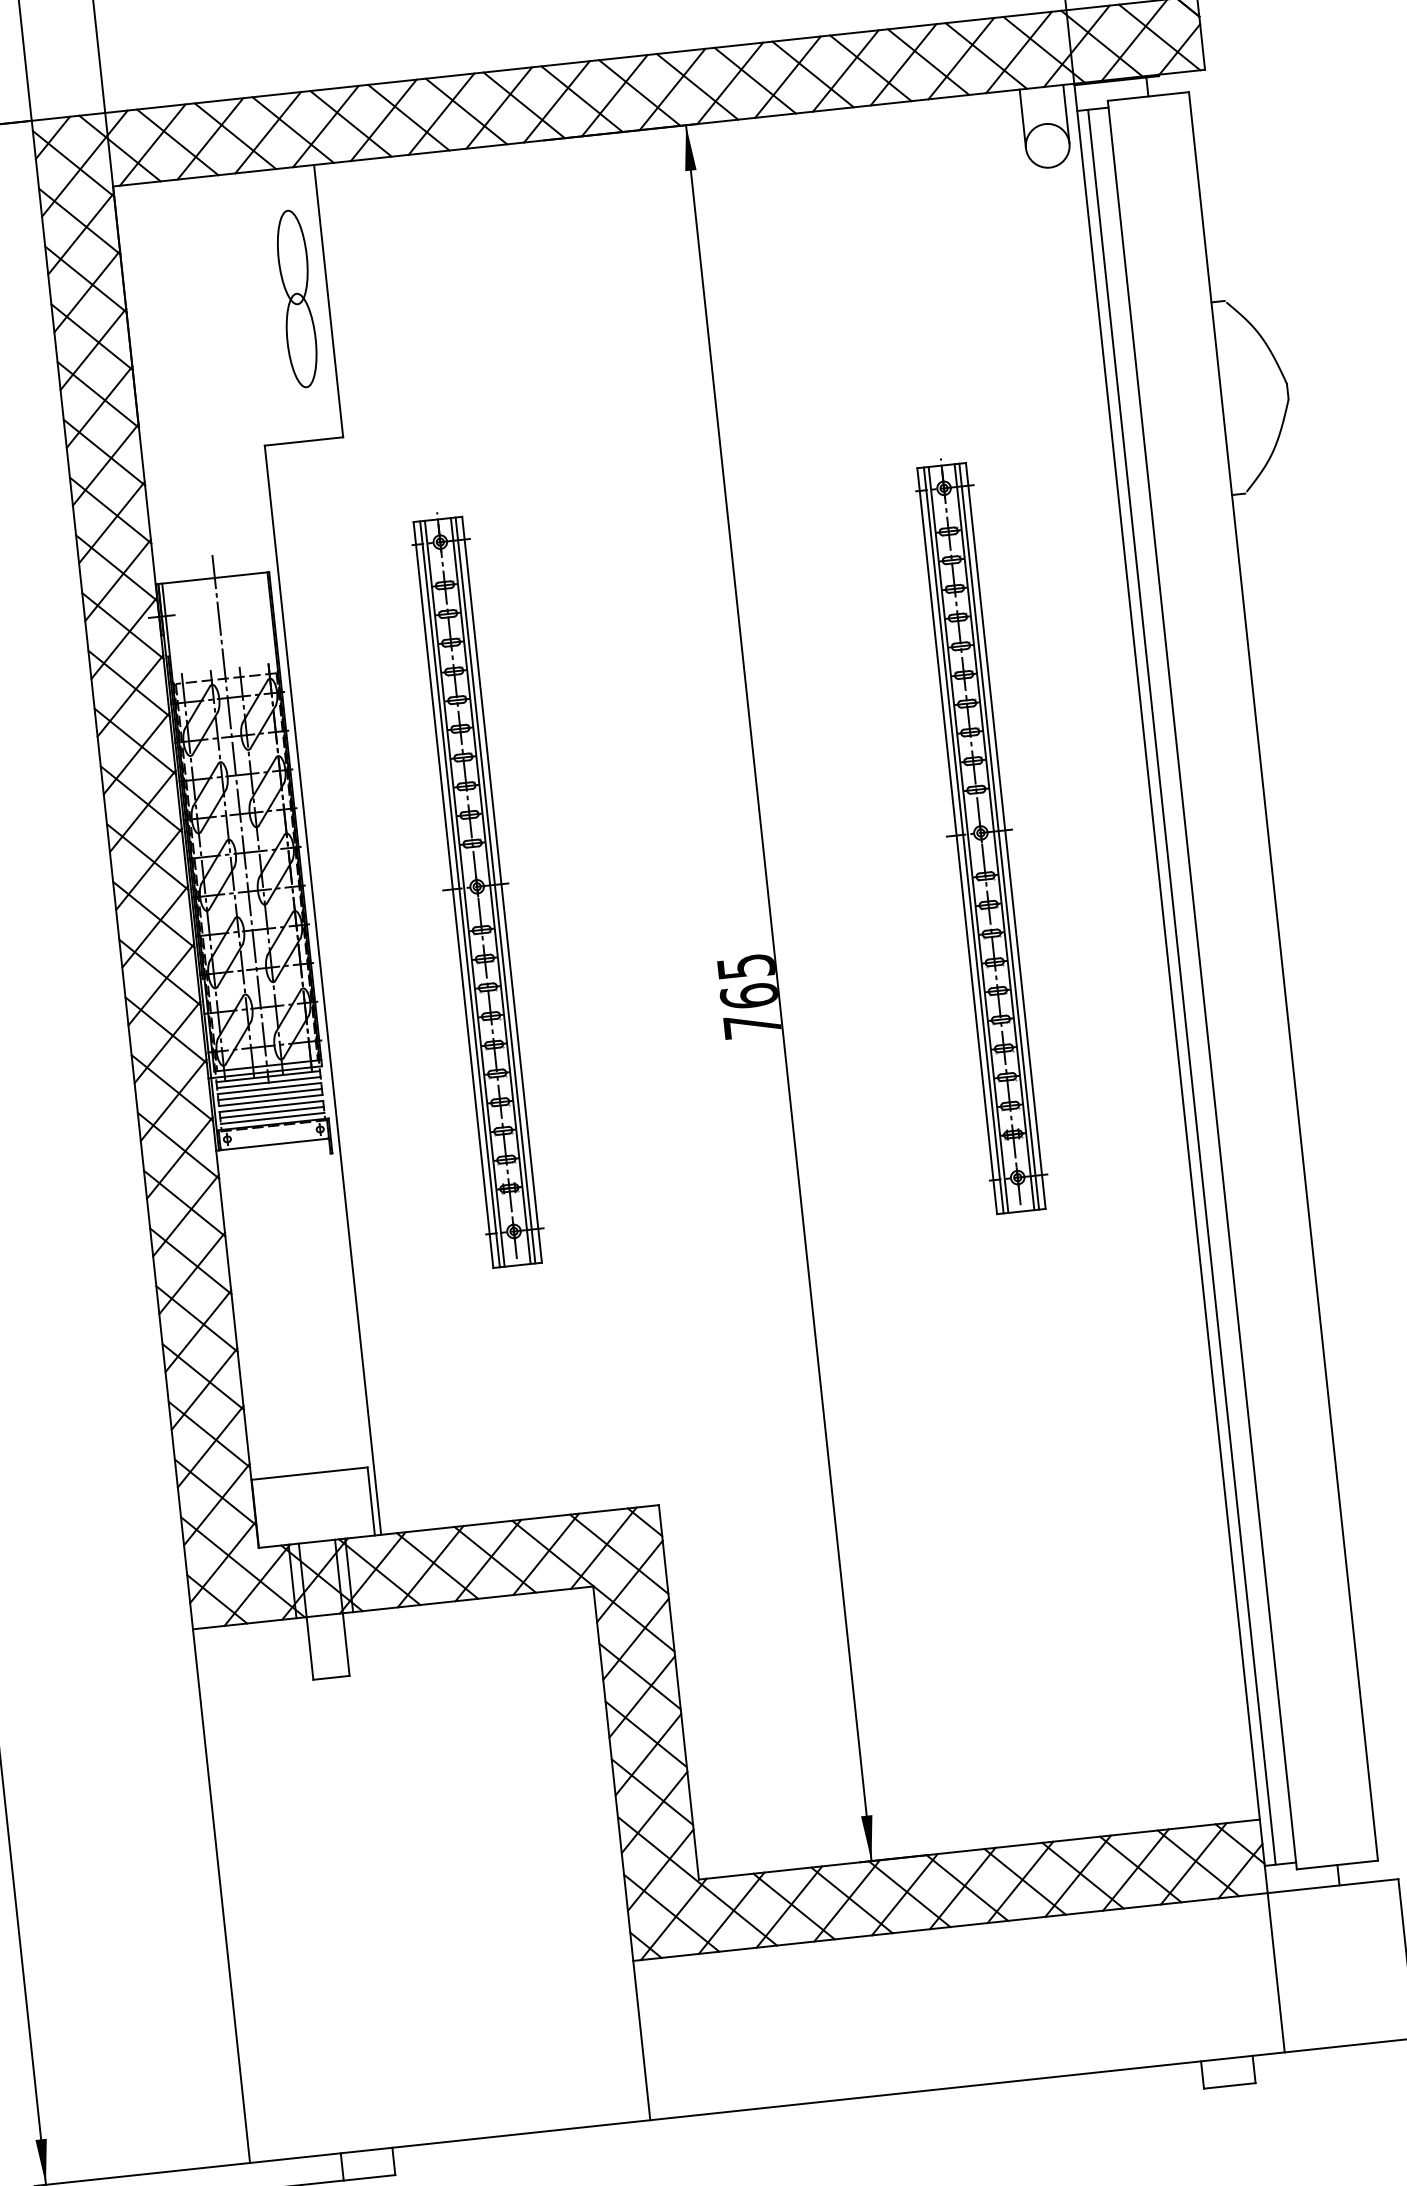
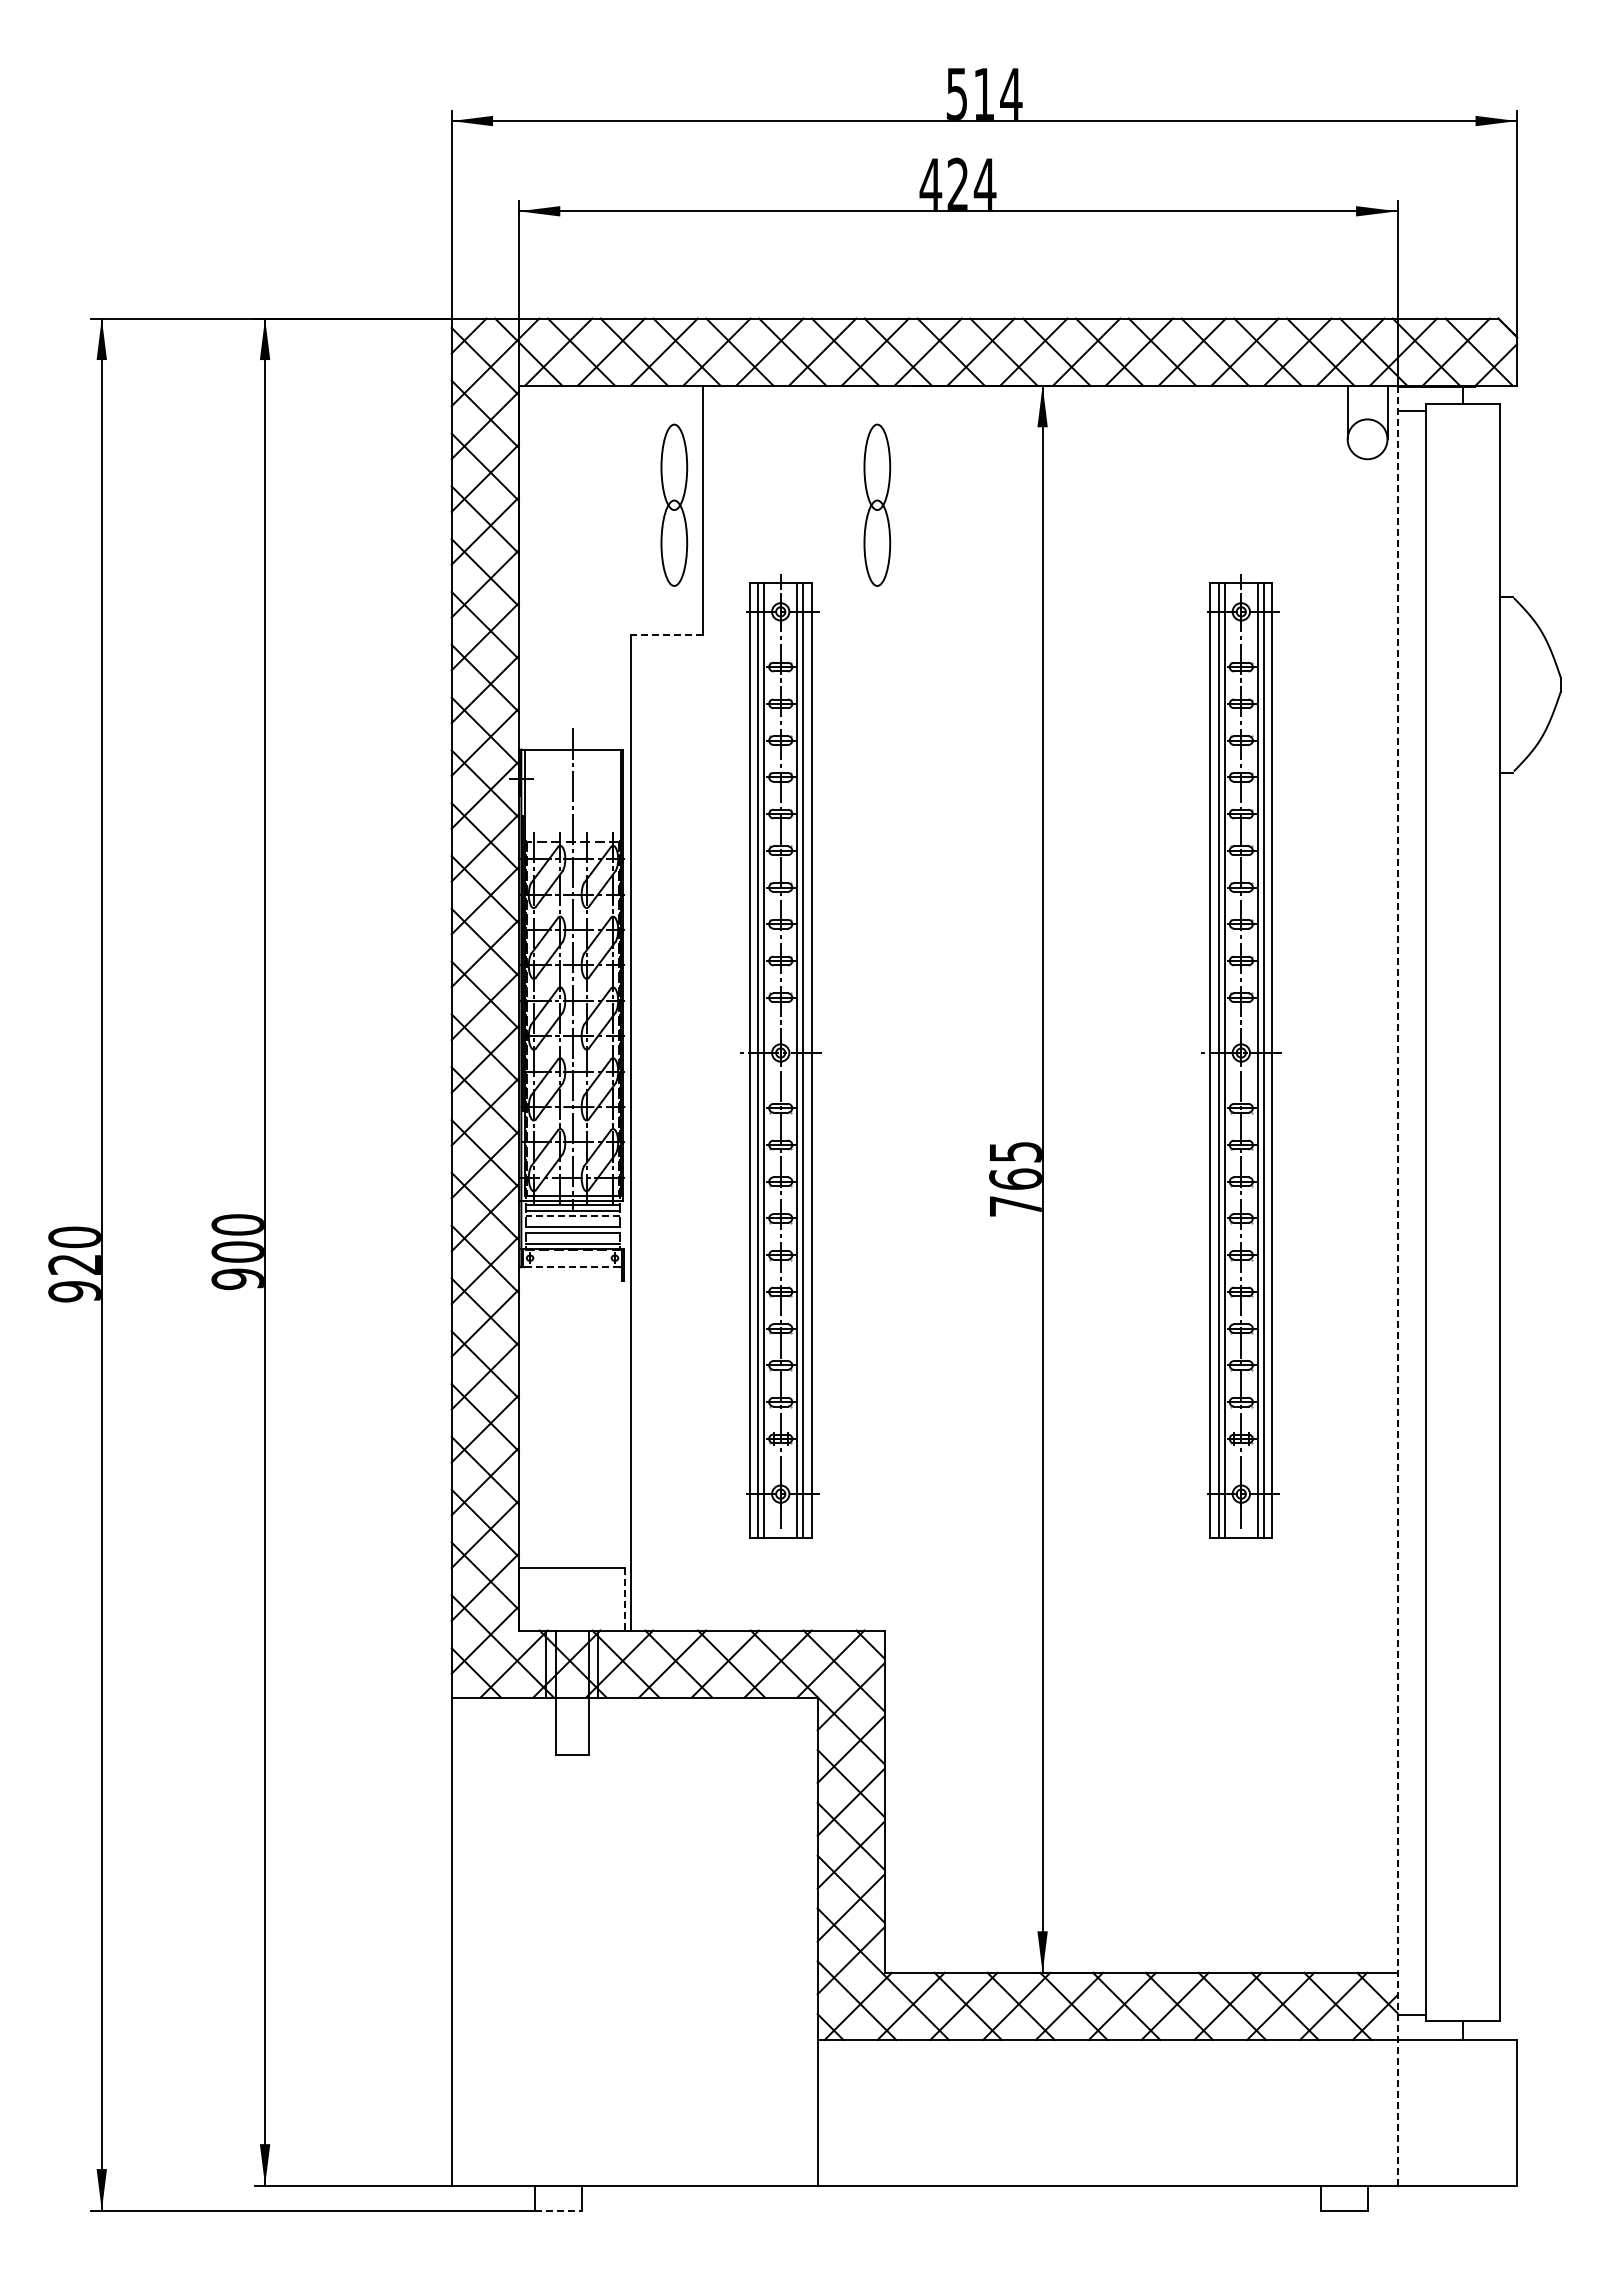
part: (519, 274) -> (877, 504), added
line: (303, 441) -> (666, 634), solid -> dashed
part: (979, 835) -> (1239, 1056), size x1.4
part: (475, 889) -> (778, 1056), size x1.4
line: (1181, 986) -> (1407, 1212), removed
line: (1179, 1067) -> (1397, 1285), solid -> dashed
line: (268, 1088) -> (572, 1216), solid -> dashed
line: (269, 1094) -> (572, 1221), removed
line: (271, 1112) -> (572, 1238), removed
line: (276, 1144) -> (573, 1267), solid -> dashed
line: (371, 1501) -> (625, 1599), solid -> dashed
line: (369, 2177) -> (558, 2210), solid -> dashed

